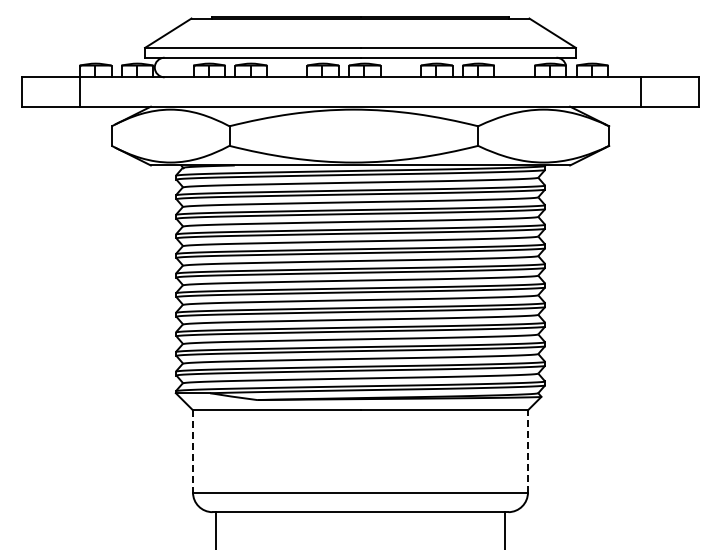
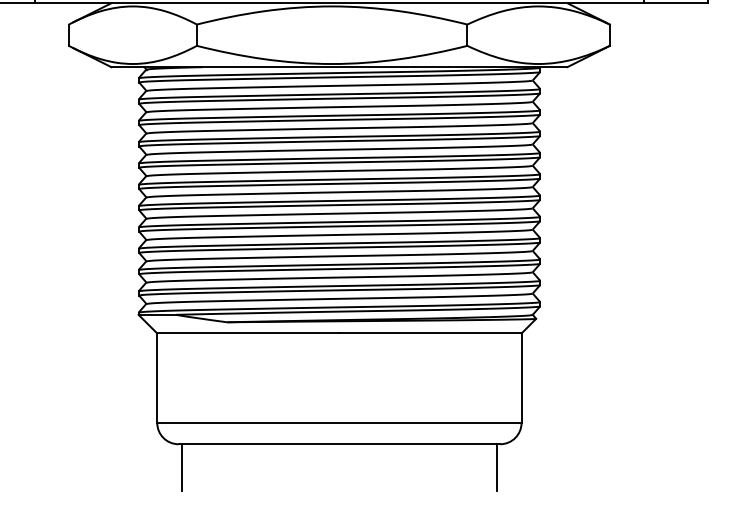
line: (527, 450) -> (521, 377), dashed -> solid
line: (193, 451) -> (157, 378), dashed -> solid

